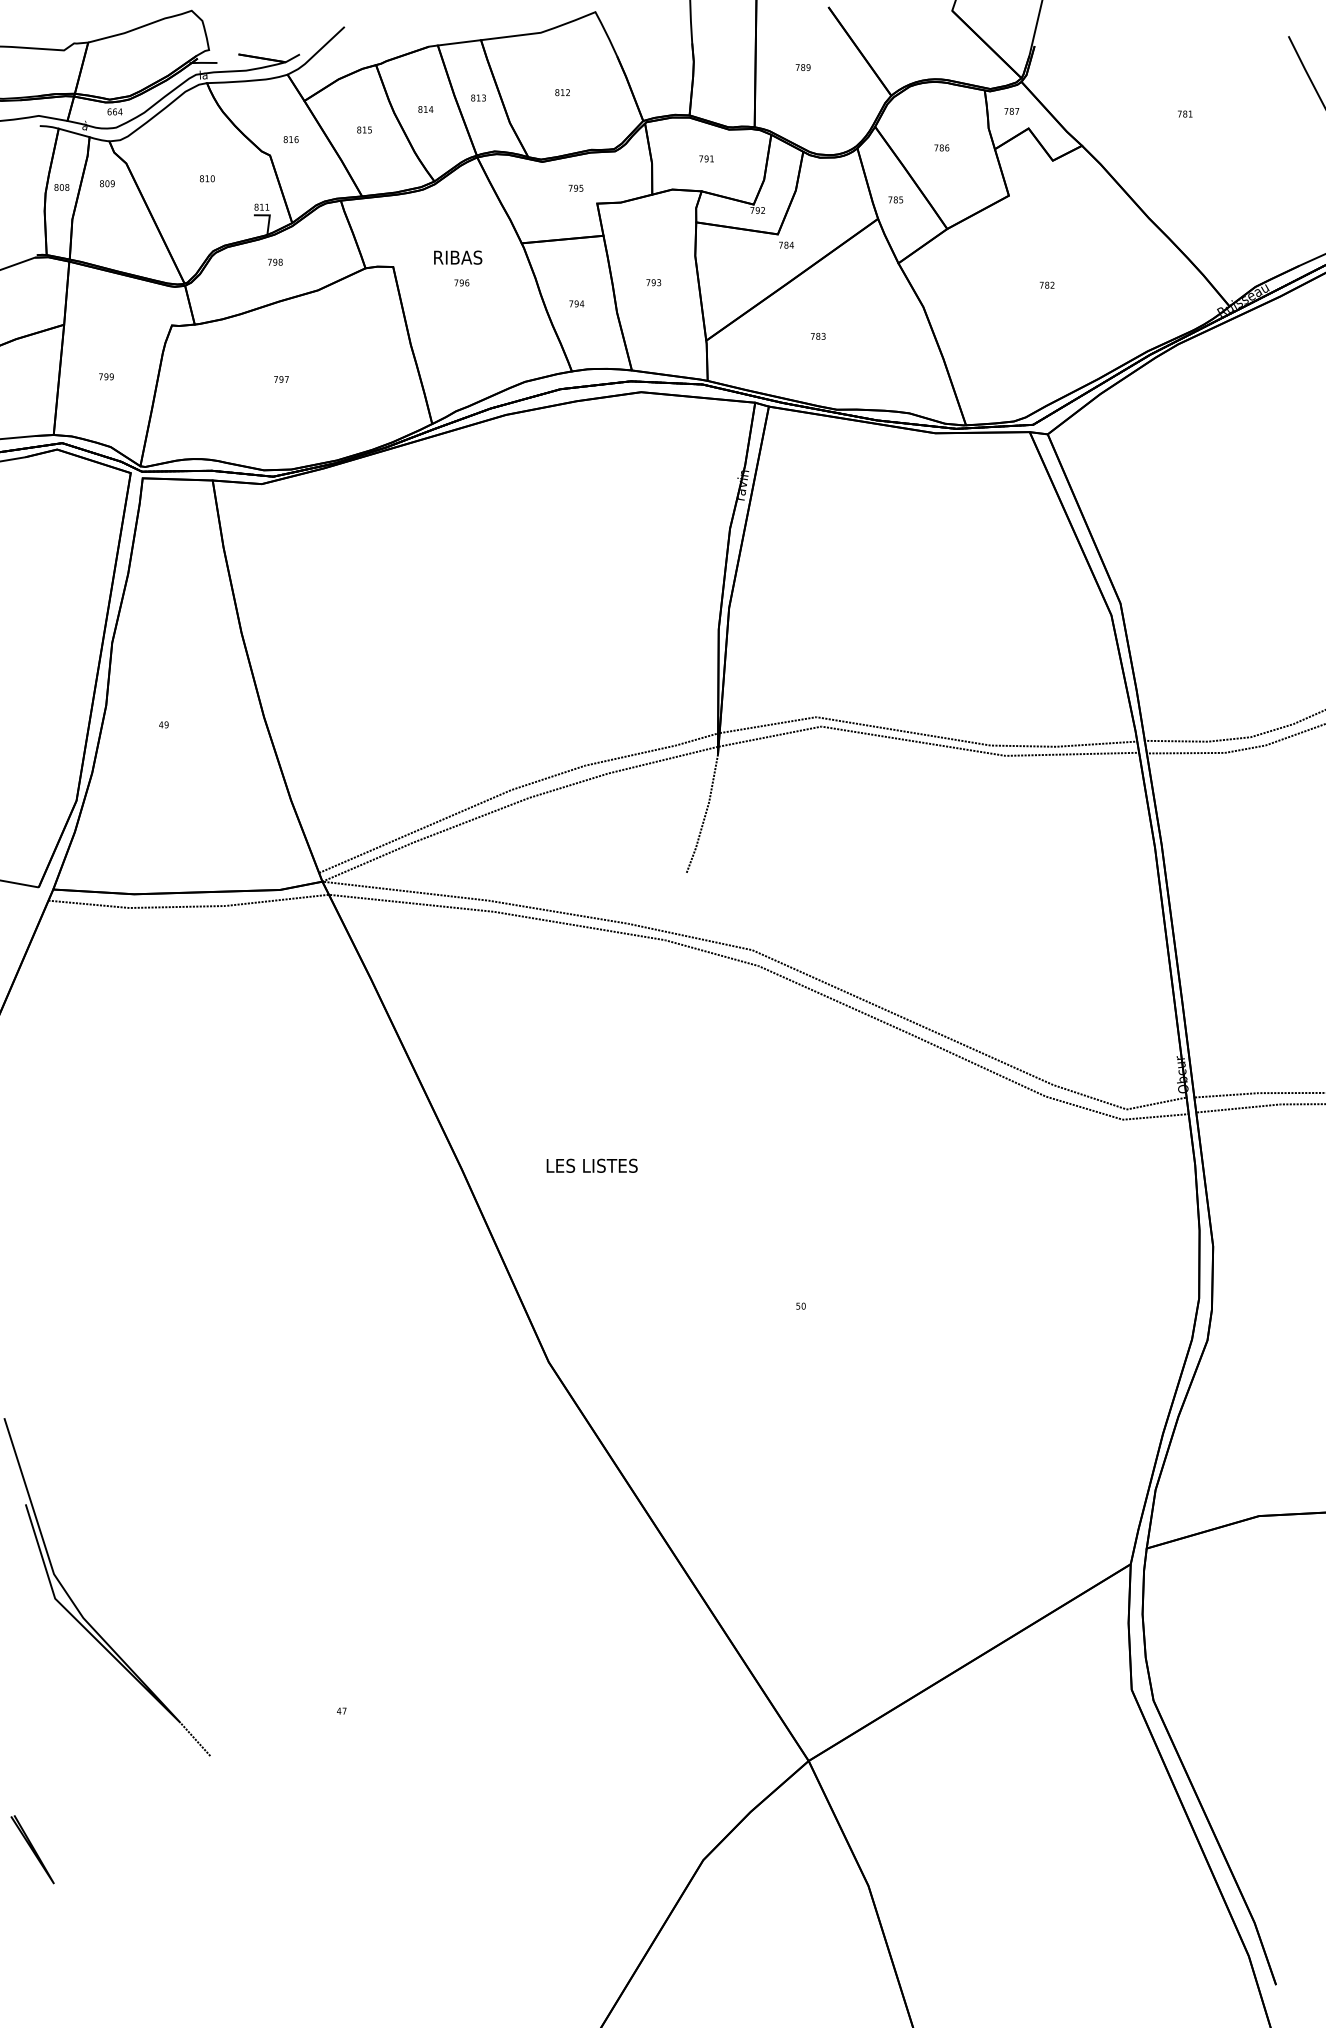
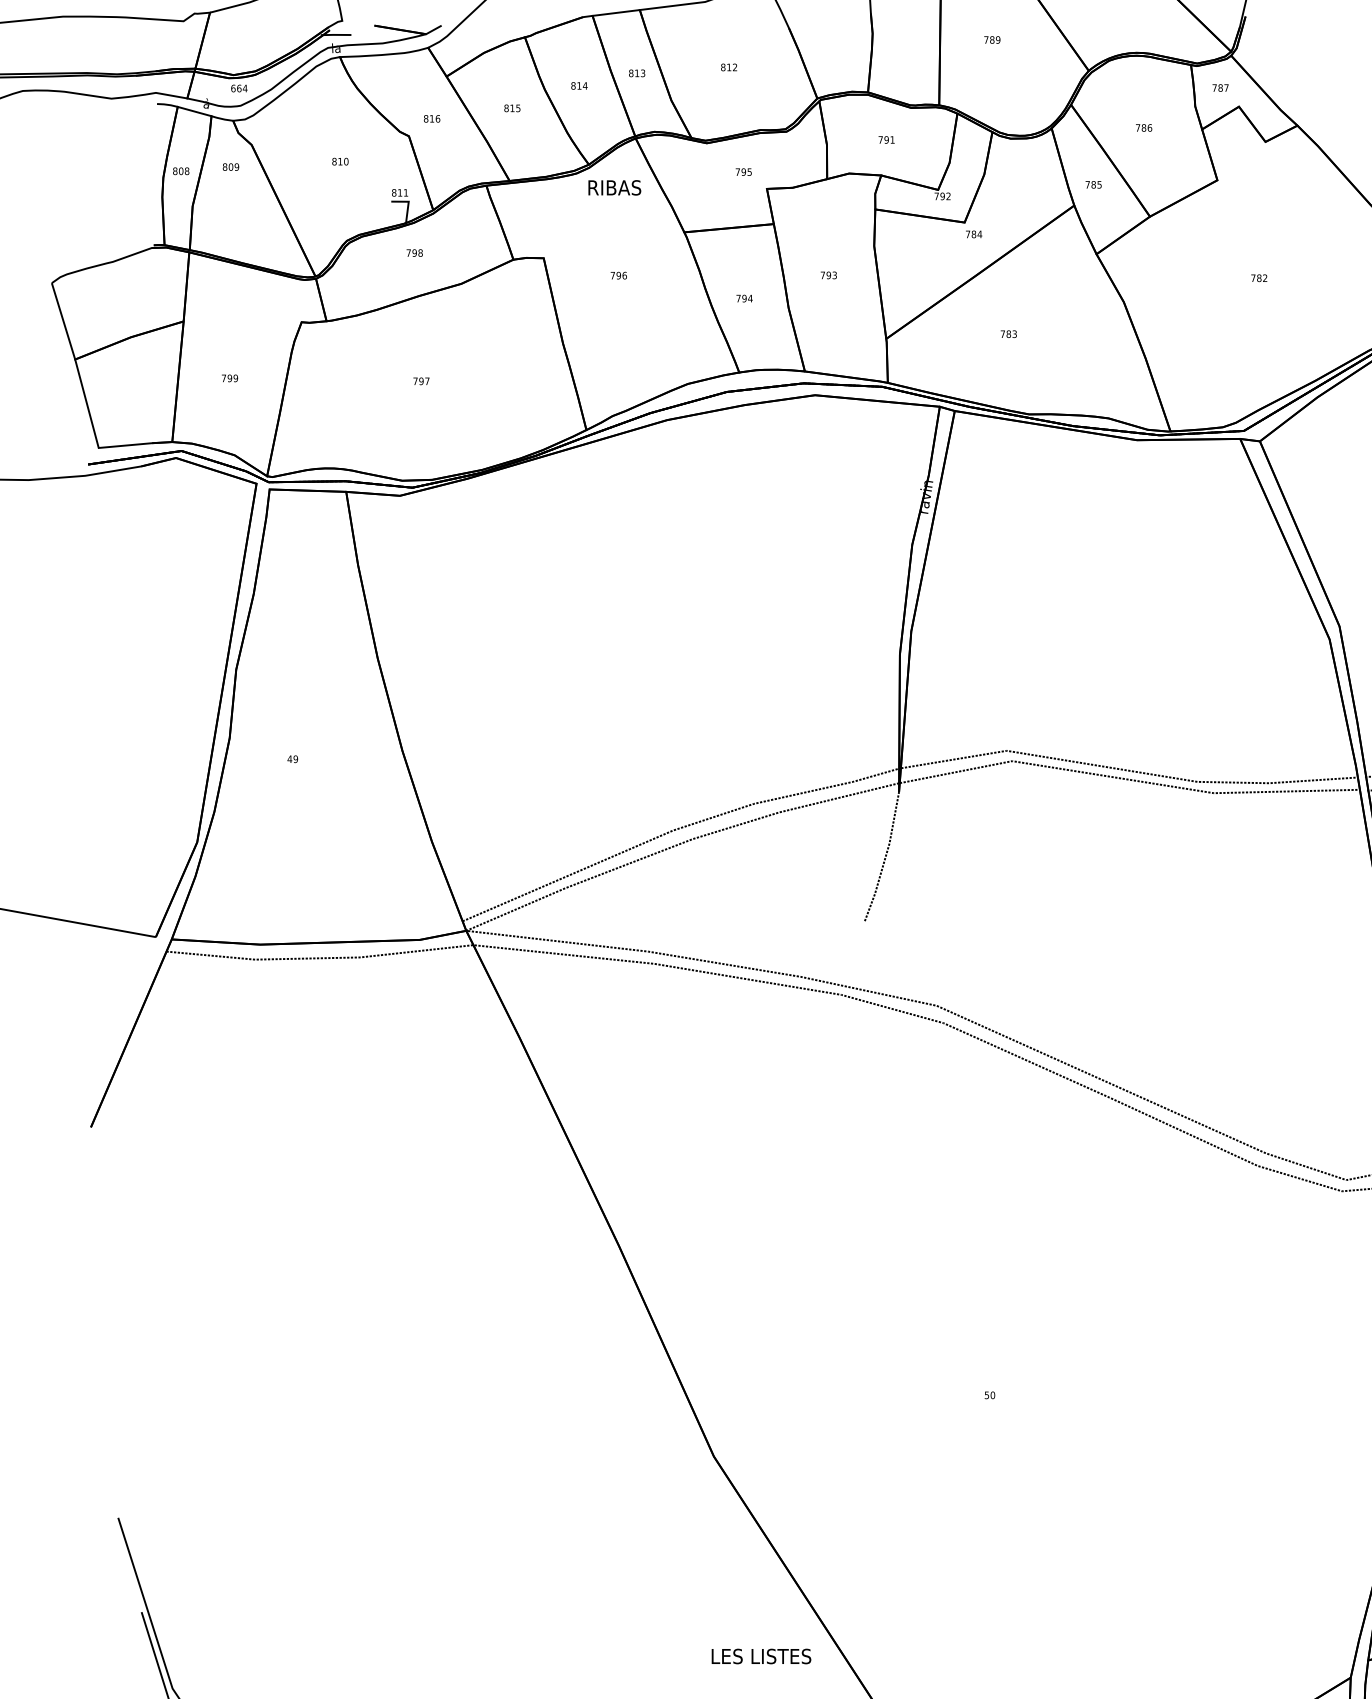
text: (458, 257) -> (615, 187), moved
text: (591, 1165) -> (760, 1656), moved

